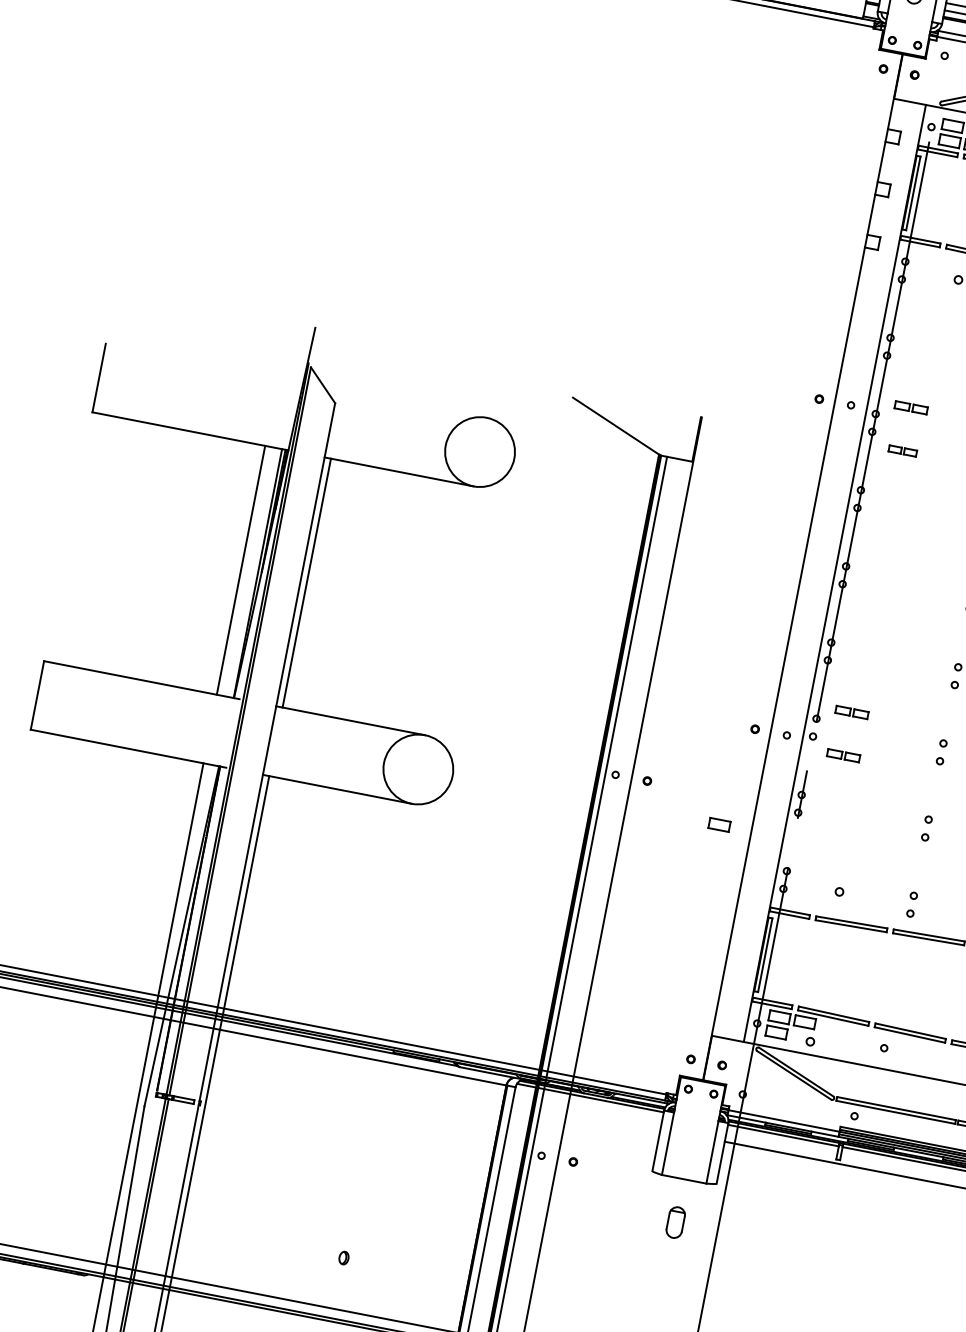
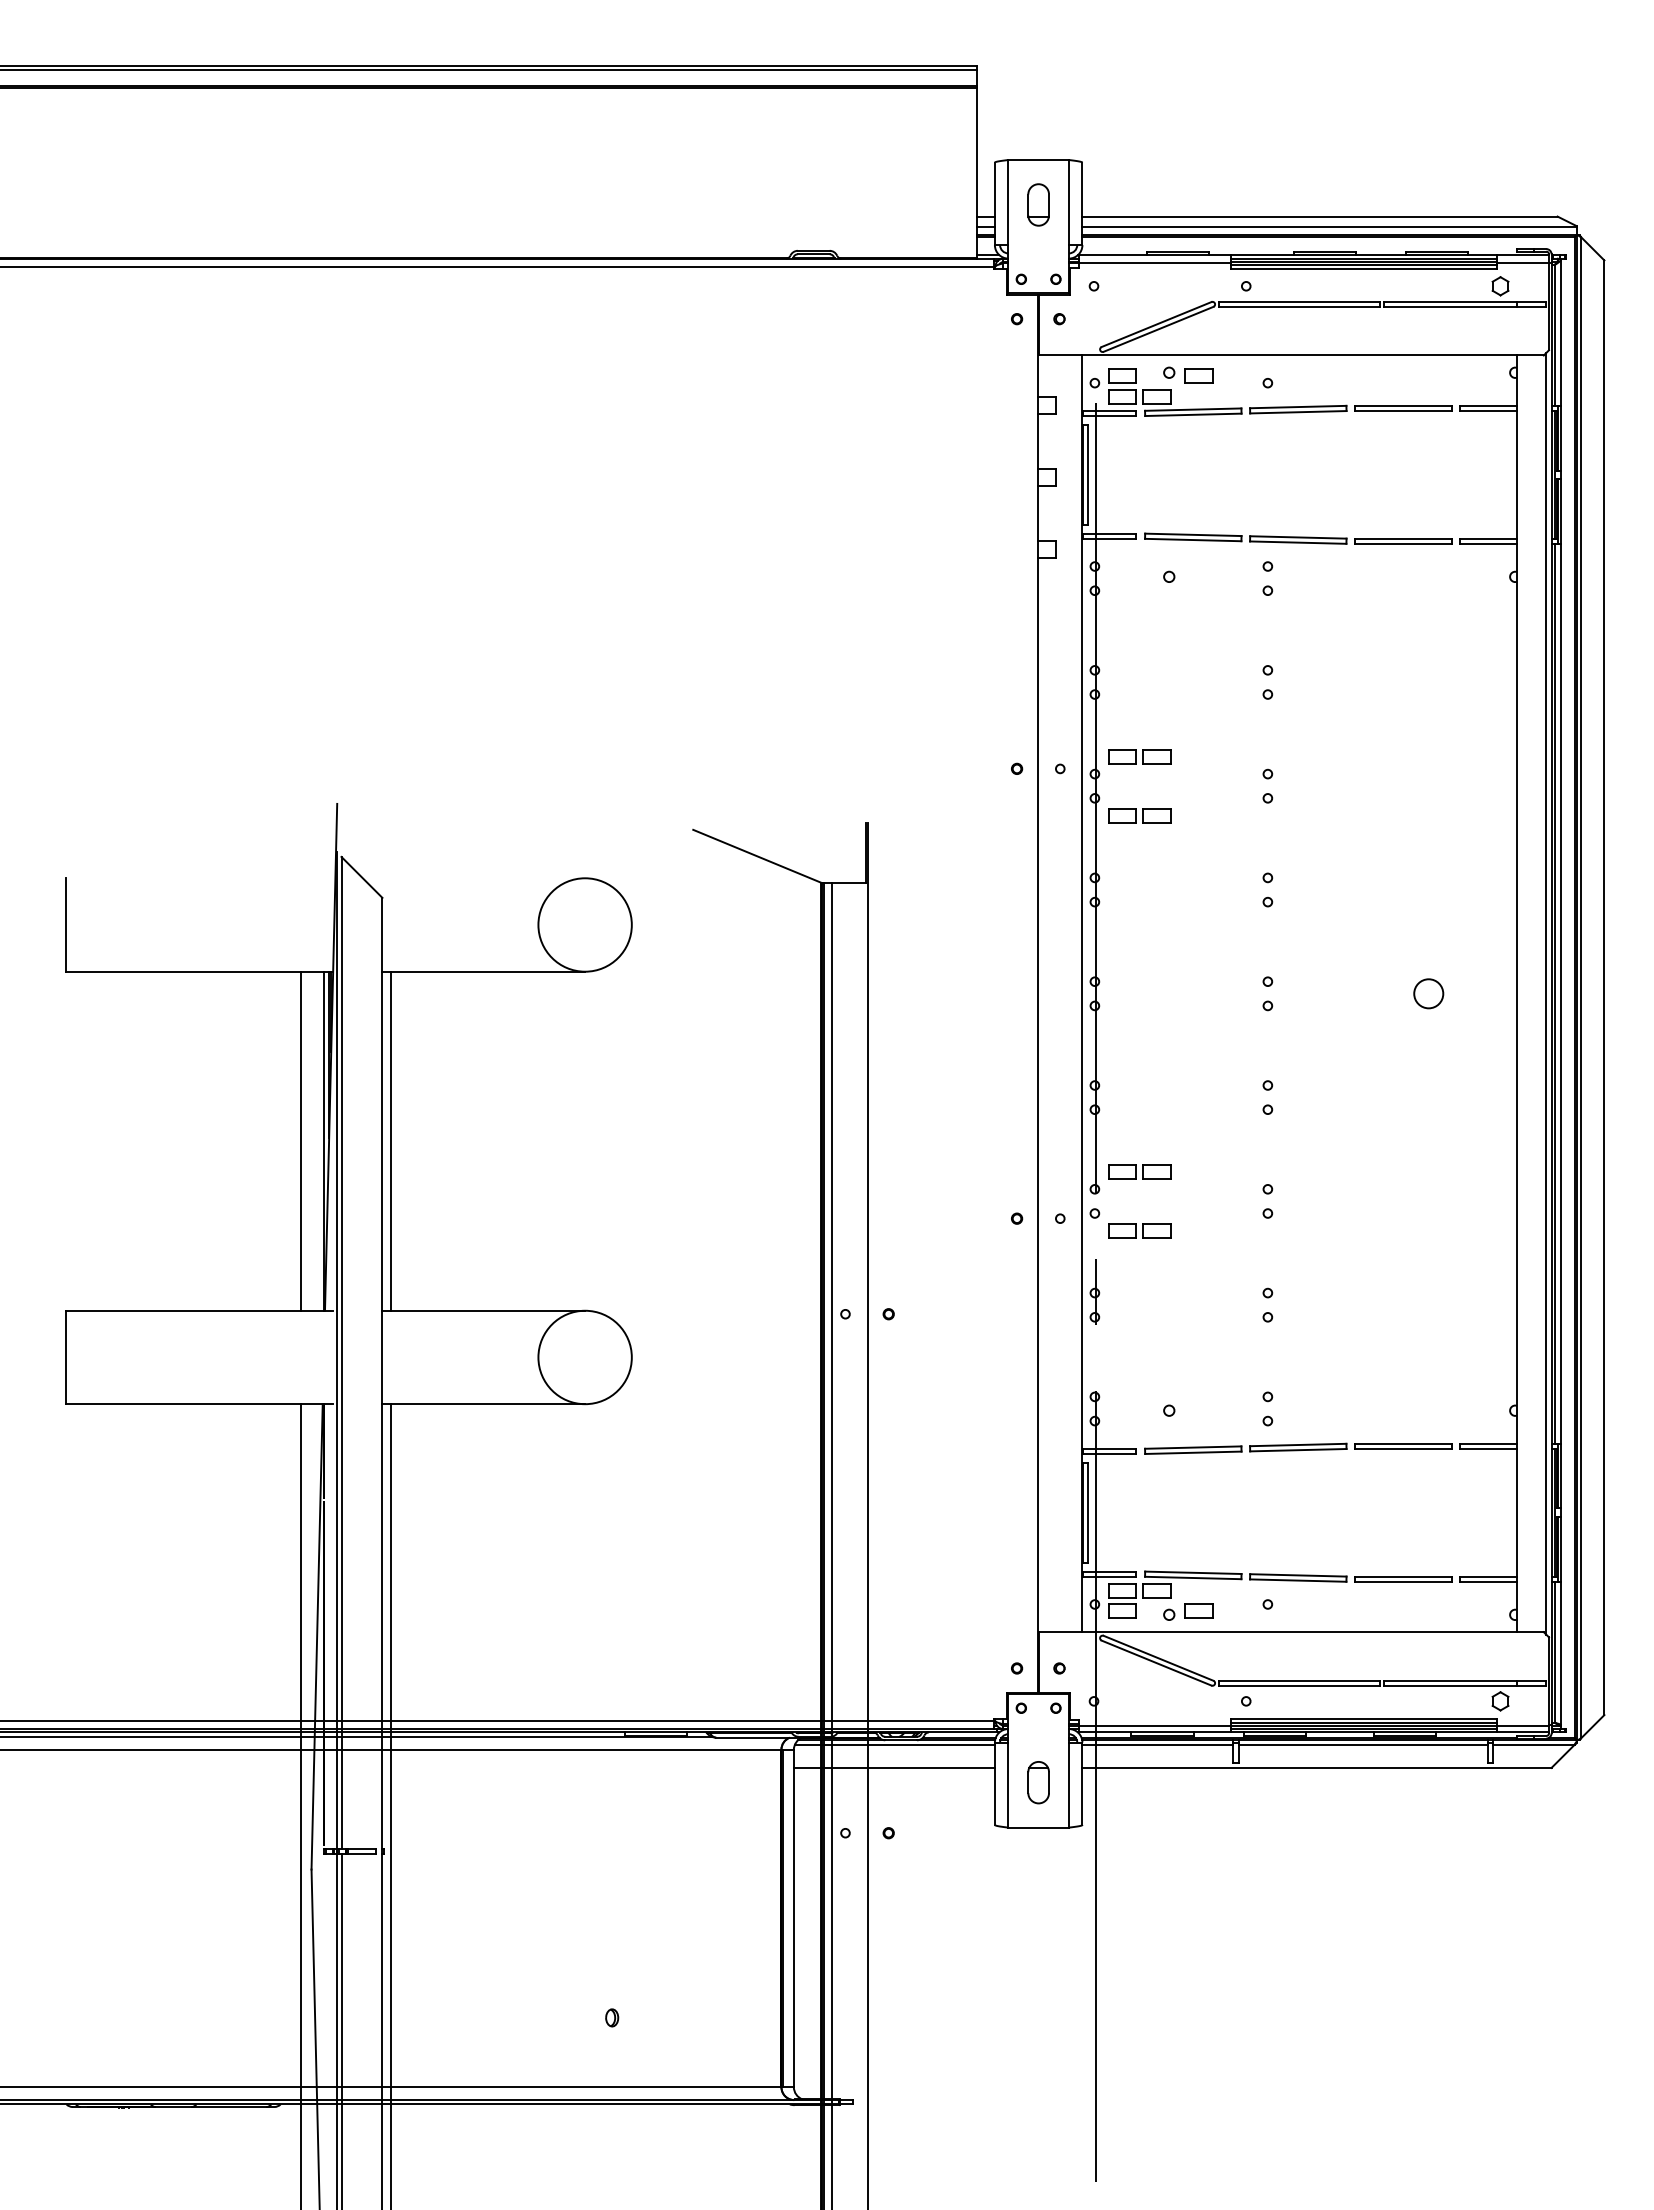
part: (910, 407) -> (1139, 756), size x1.43
part: (902, 450) -> (1139, 815), size x1.67
part: (851, 712) -> (1139, 1171), size x1.43
part: (843, 755) -> (1139, 1230), size x1.43
part: (719, 824) -> (1198, 1610), moved
line: (586, 1114) -> (893, 1767), added
part: (675, 1222) -> (1038, 1782), moved

